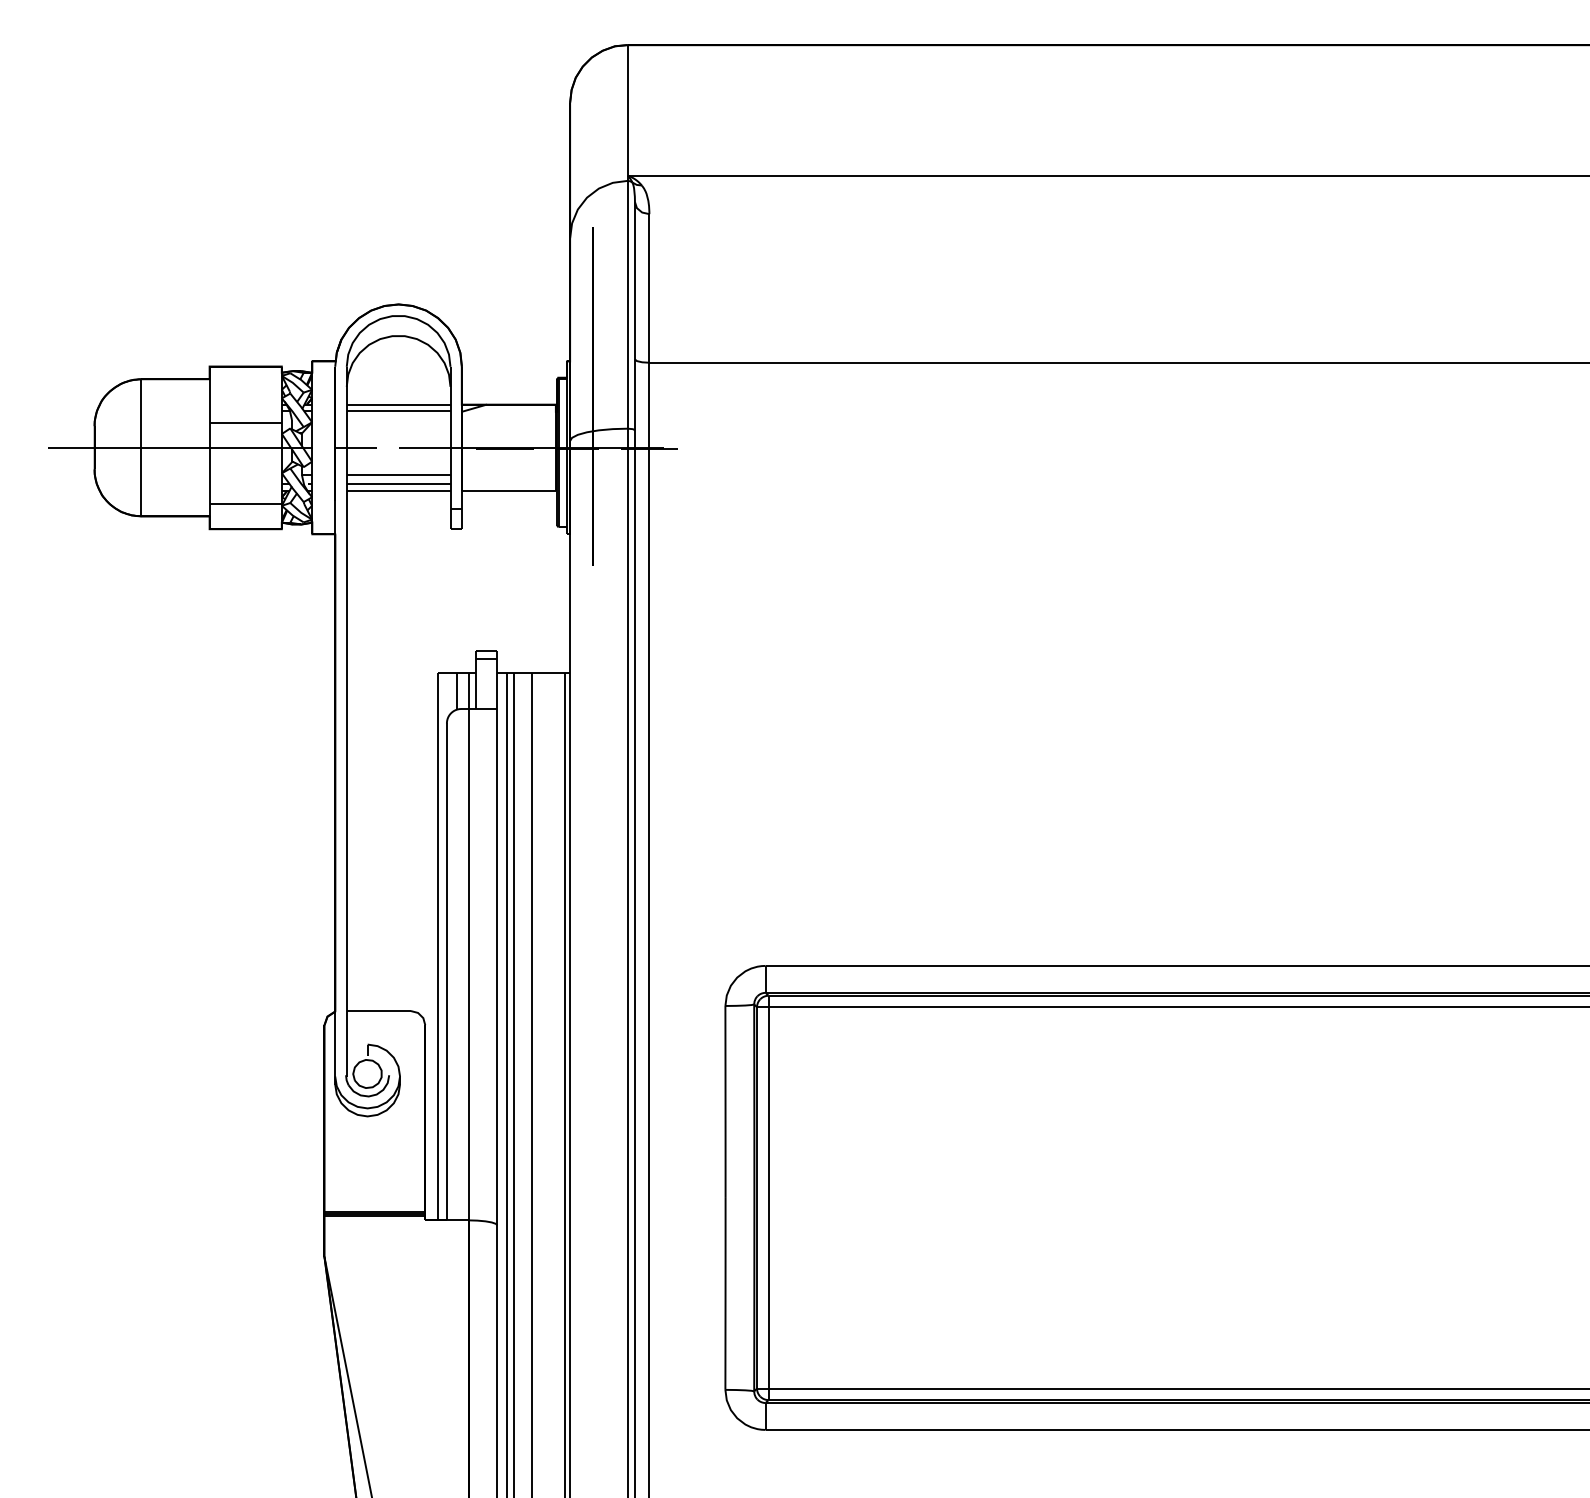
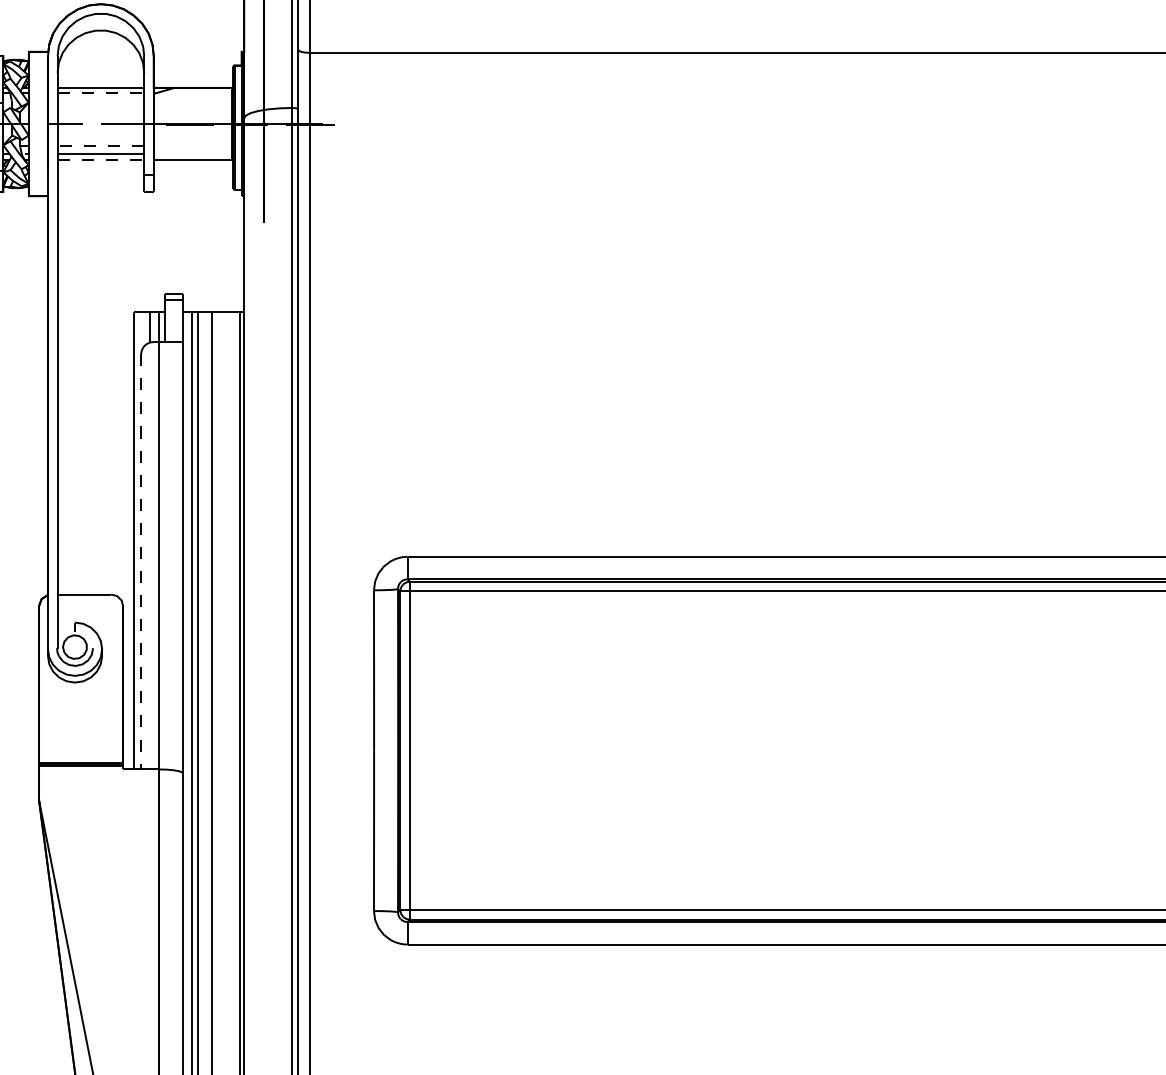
line: (398, 411) -> (100, 93), solid -> dashed
line: (398, 474) -> (100, 146), solid -> dashed
line: (398, 491) -> (100, 160), solid -> dashed
line: (446, 972) -> (140, 562), solid -> dashed

